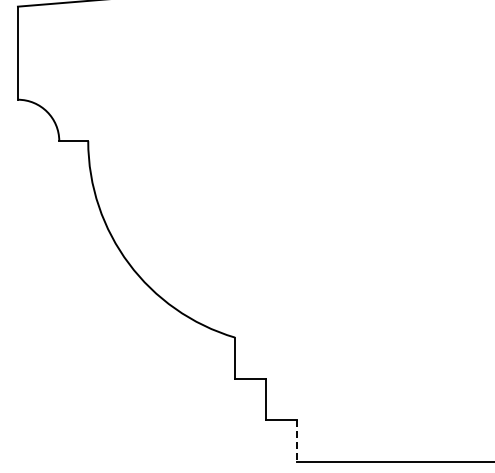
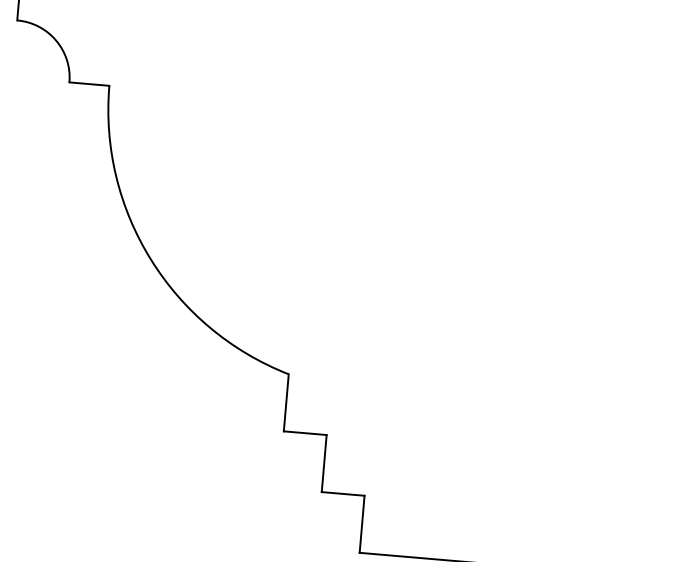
line: (297, 441) -> (362, 525), dashed -> solid

